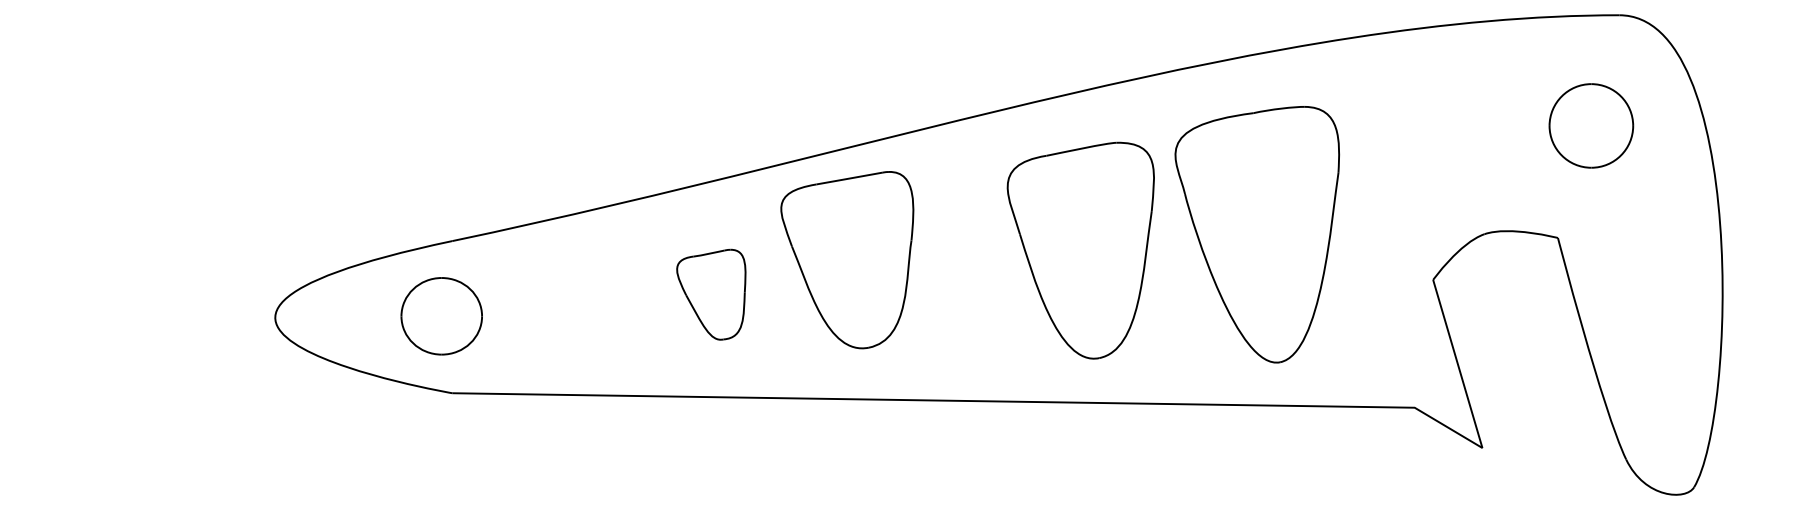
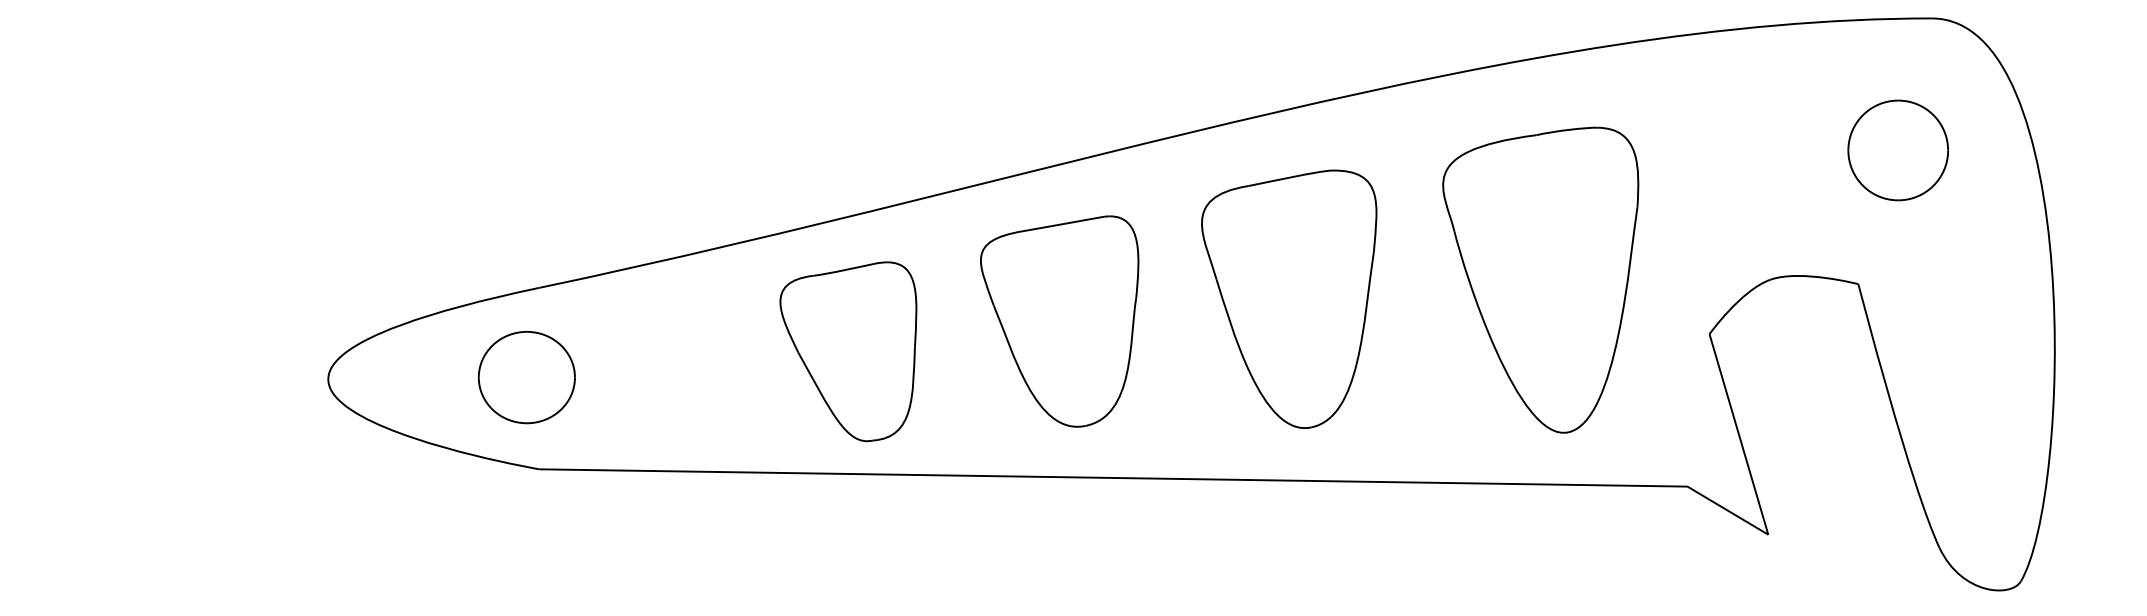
part: (1257, 234) -> (1540, 279), moved
part: (847, 260) -> (1059, 321), moved
part: (711, 294) -> (848, 351), size x1.67

